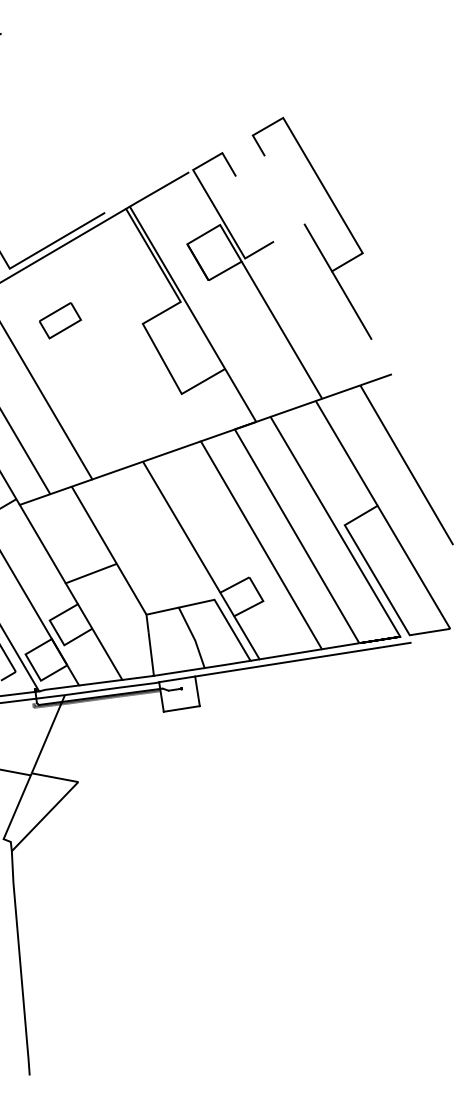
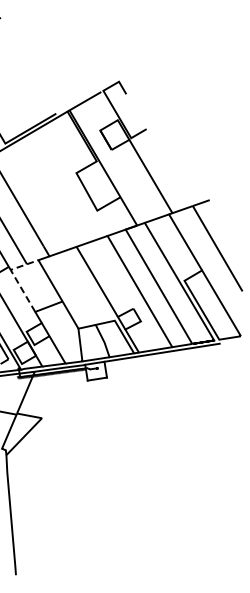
part: (311, 227) -> (166, 121), removed
part: (60, 320) -> (32, 171), removed
line: (26, 517) -> (14, 276), solid -> dashed

